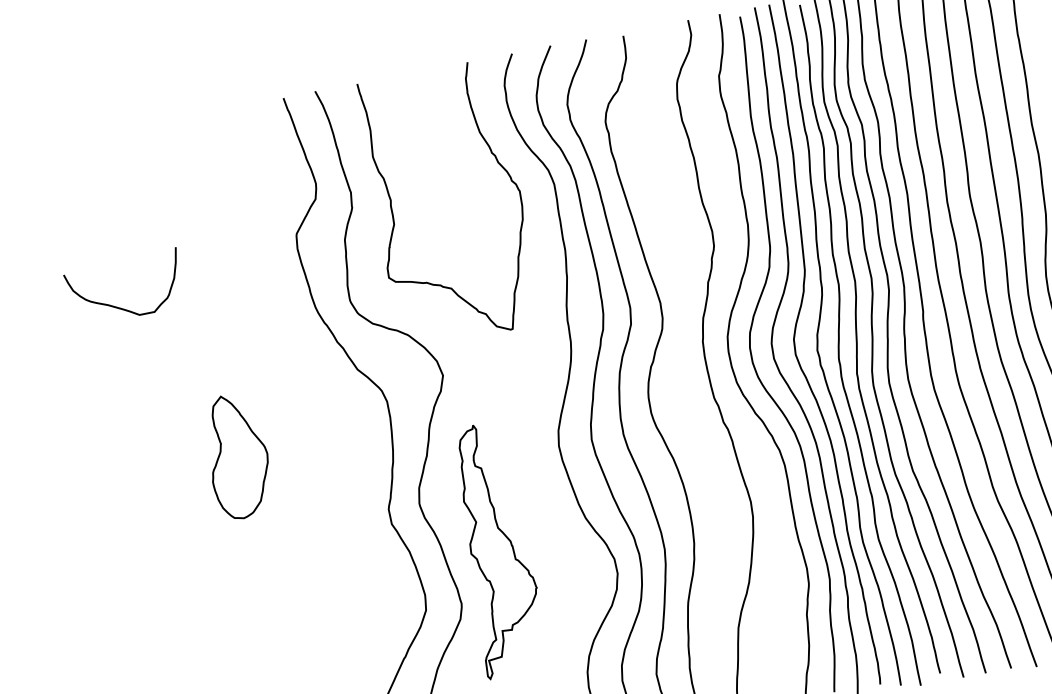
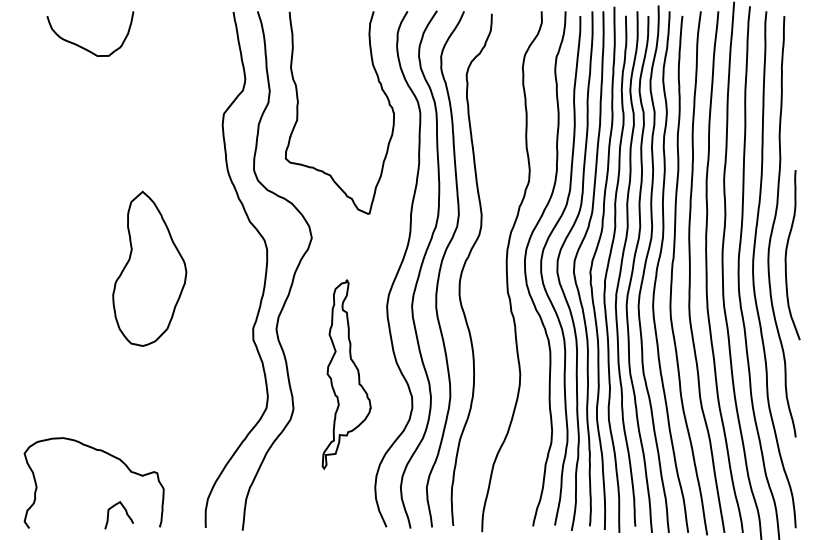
curve: (120, 306) -> (84, 47), moved
part: (237, 456) -> (149, 268), size x1.67
part: (496, 549) -> (346, 374), moved

